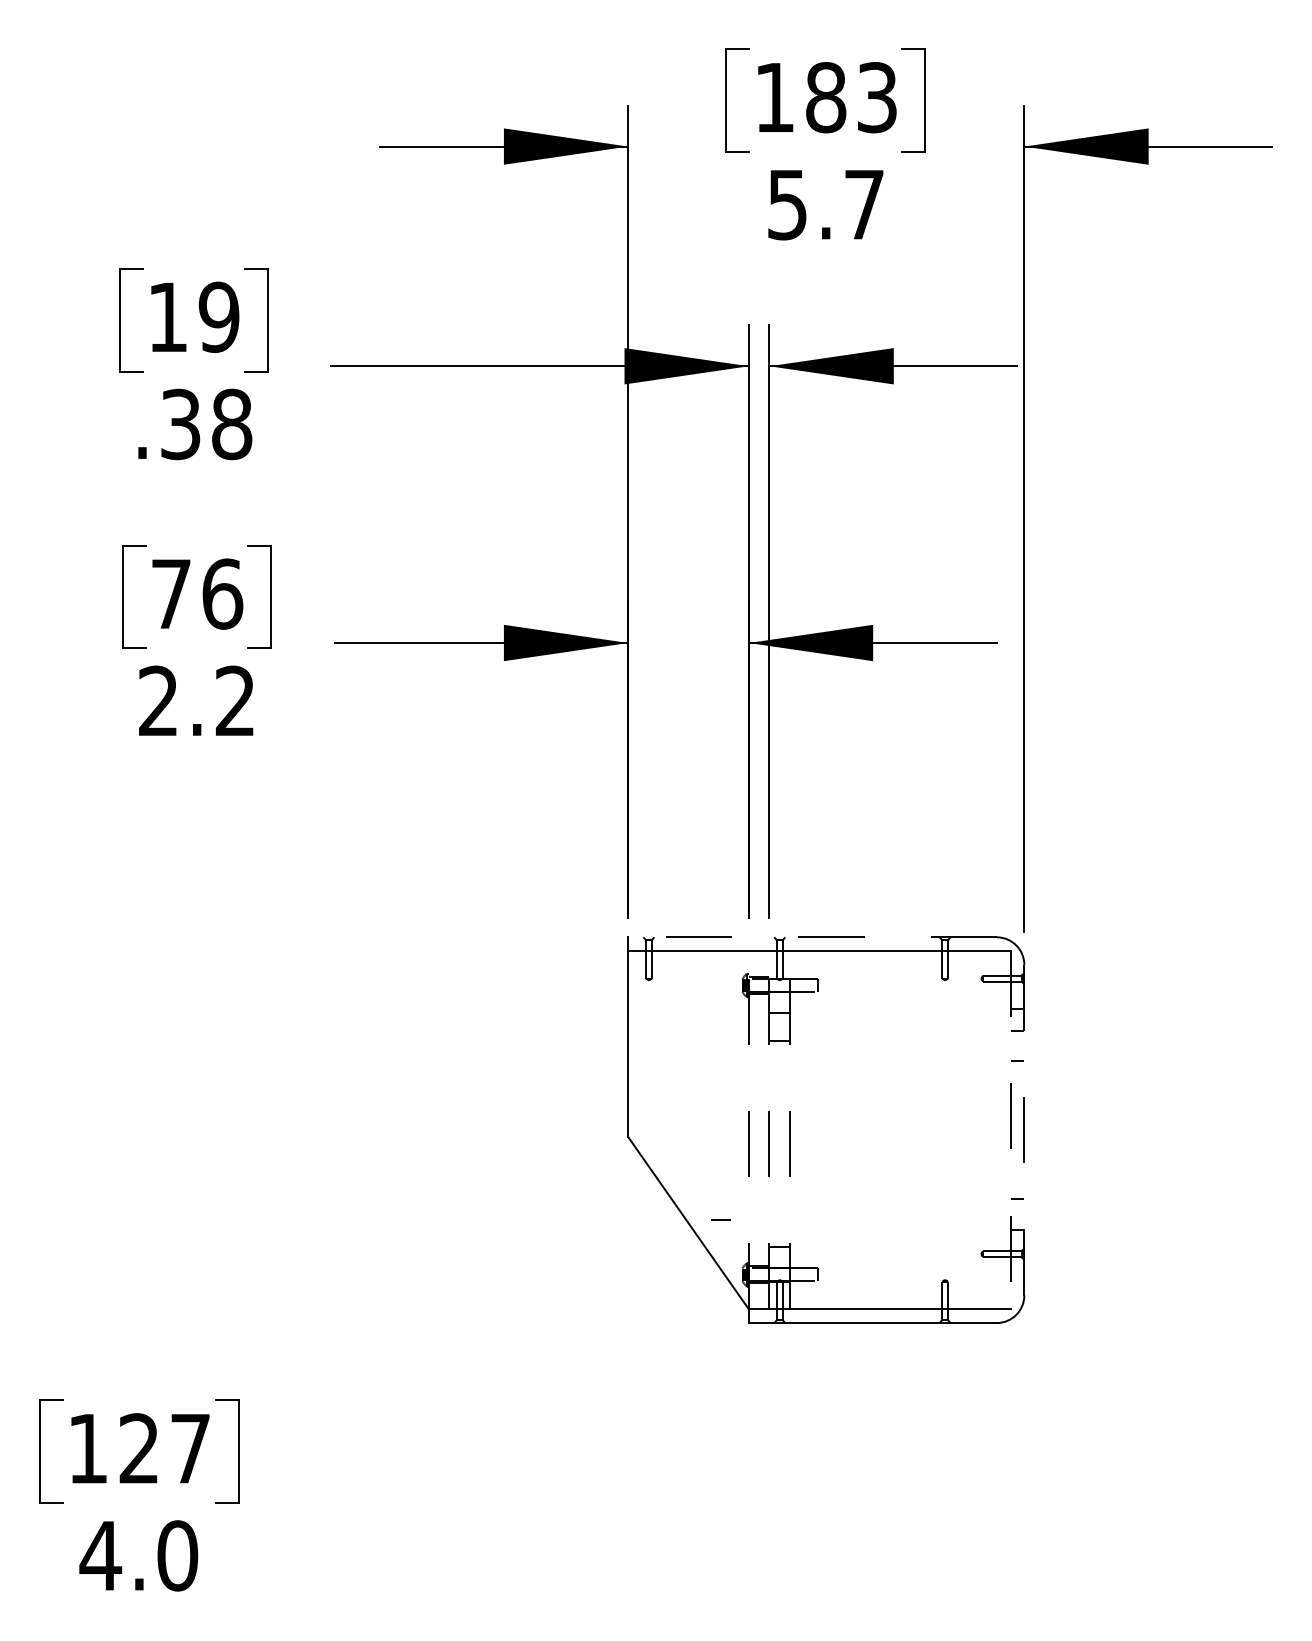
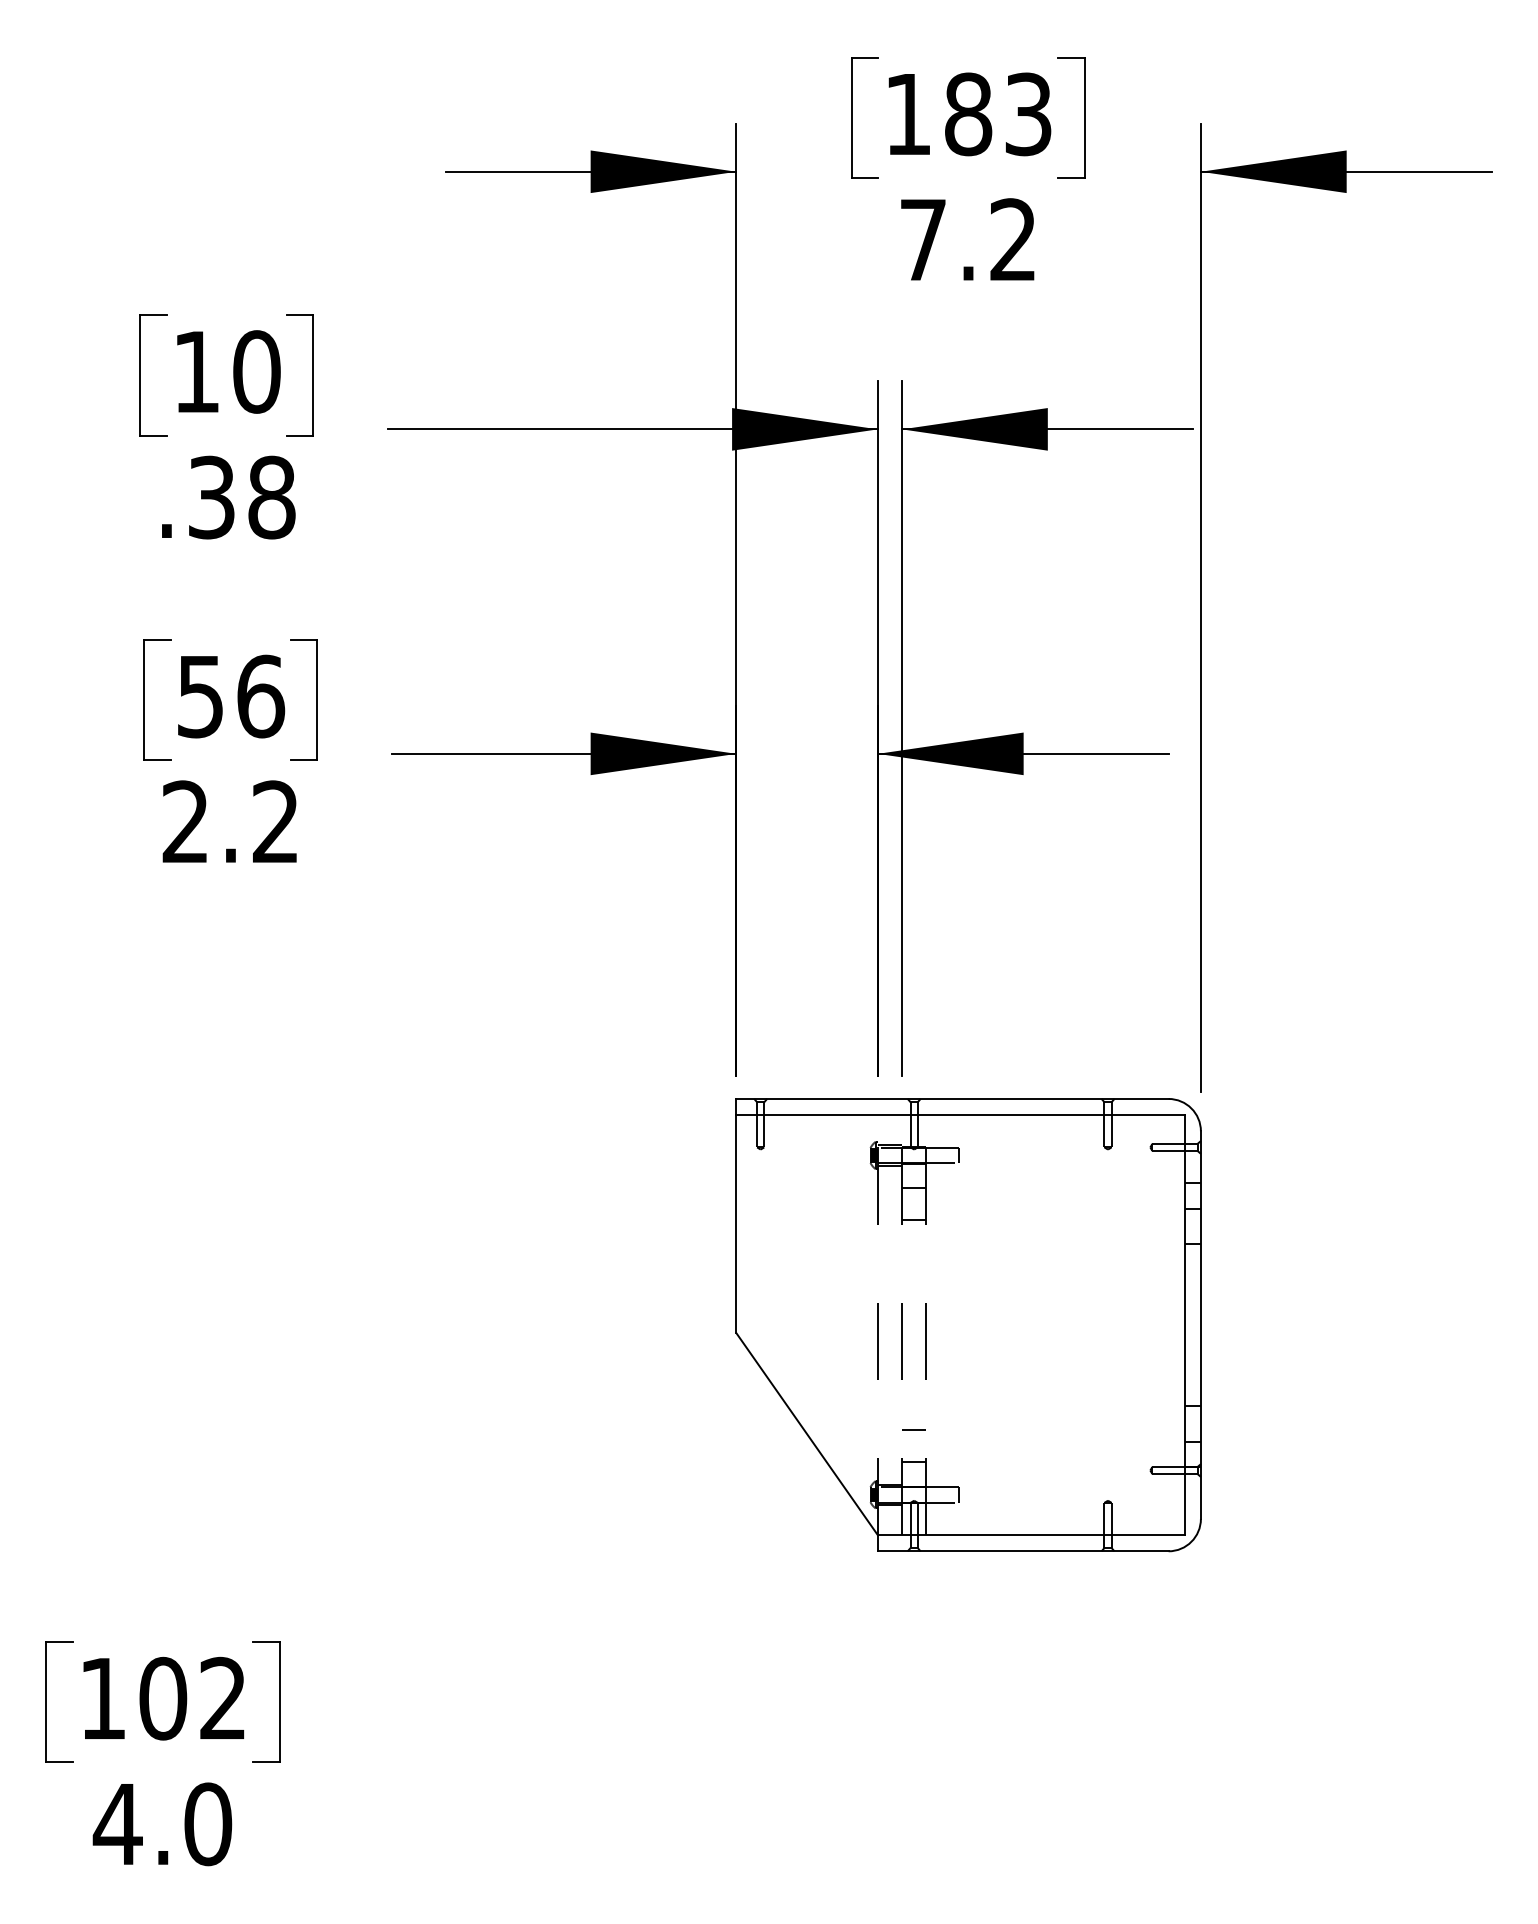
text: (825, 204) -> (967, 239), 5.7 -> 7.2
text: (218, 316) -> (256, 371), 19 -> 10
text: (171, 594) -> (200, 697), 76 -> 56
line: (812, 936) -> (952, 1098), dashed -> solid
line: (1010, 1130) -> (1184, 1325), dashed -> solid
line: (1023, 1130) -> (1200, 1325), dashed -> solid
line: (720, 1219) -> (913, 1429), moved
text: (164, 1448) -> (192, 1698), 127 -> 102

